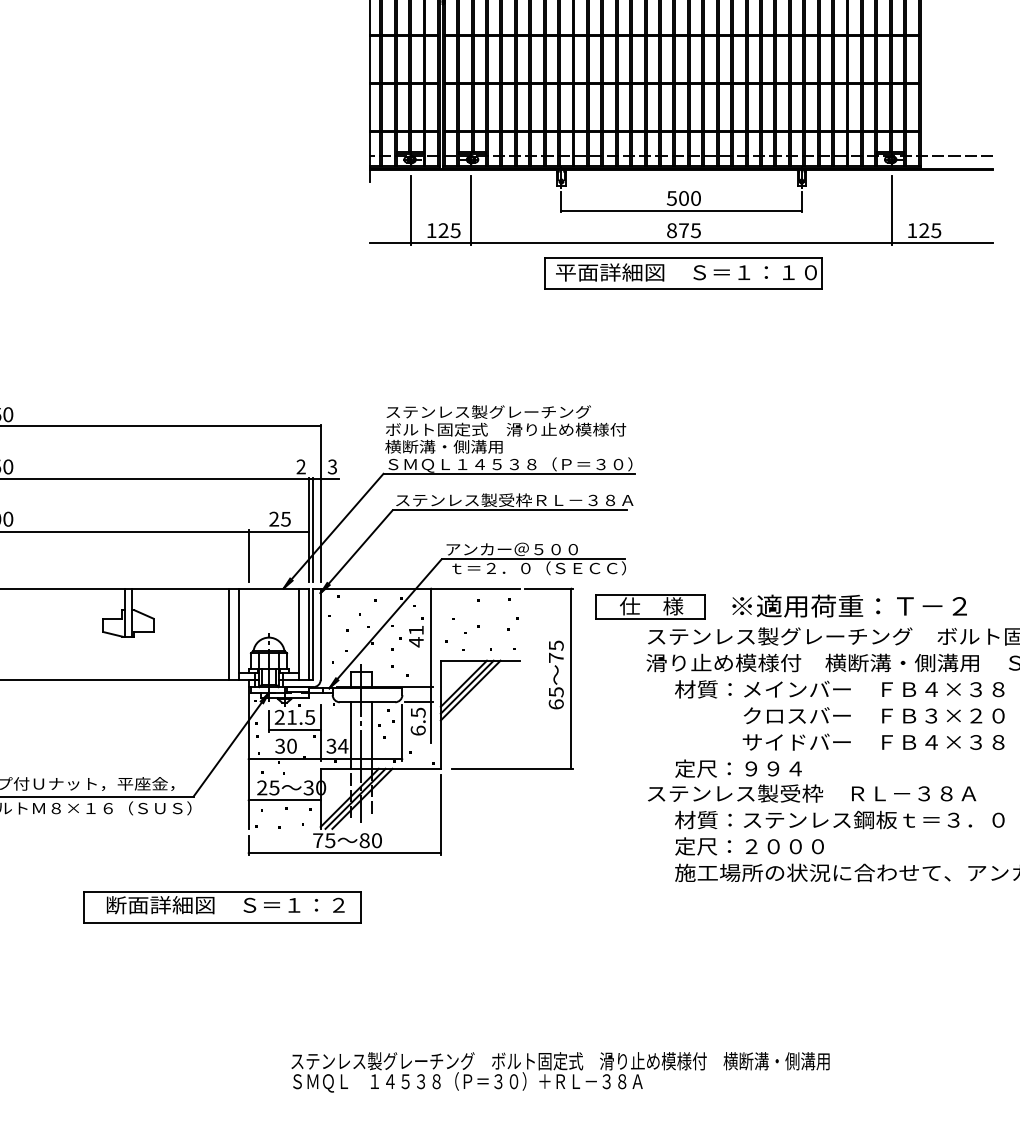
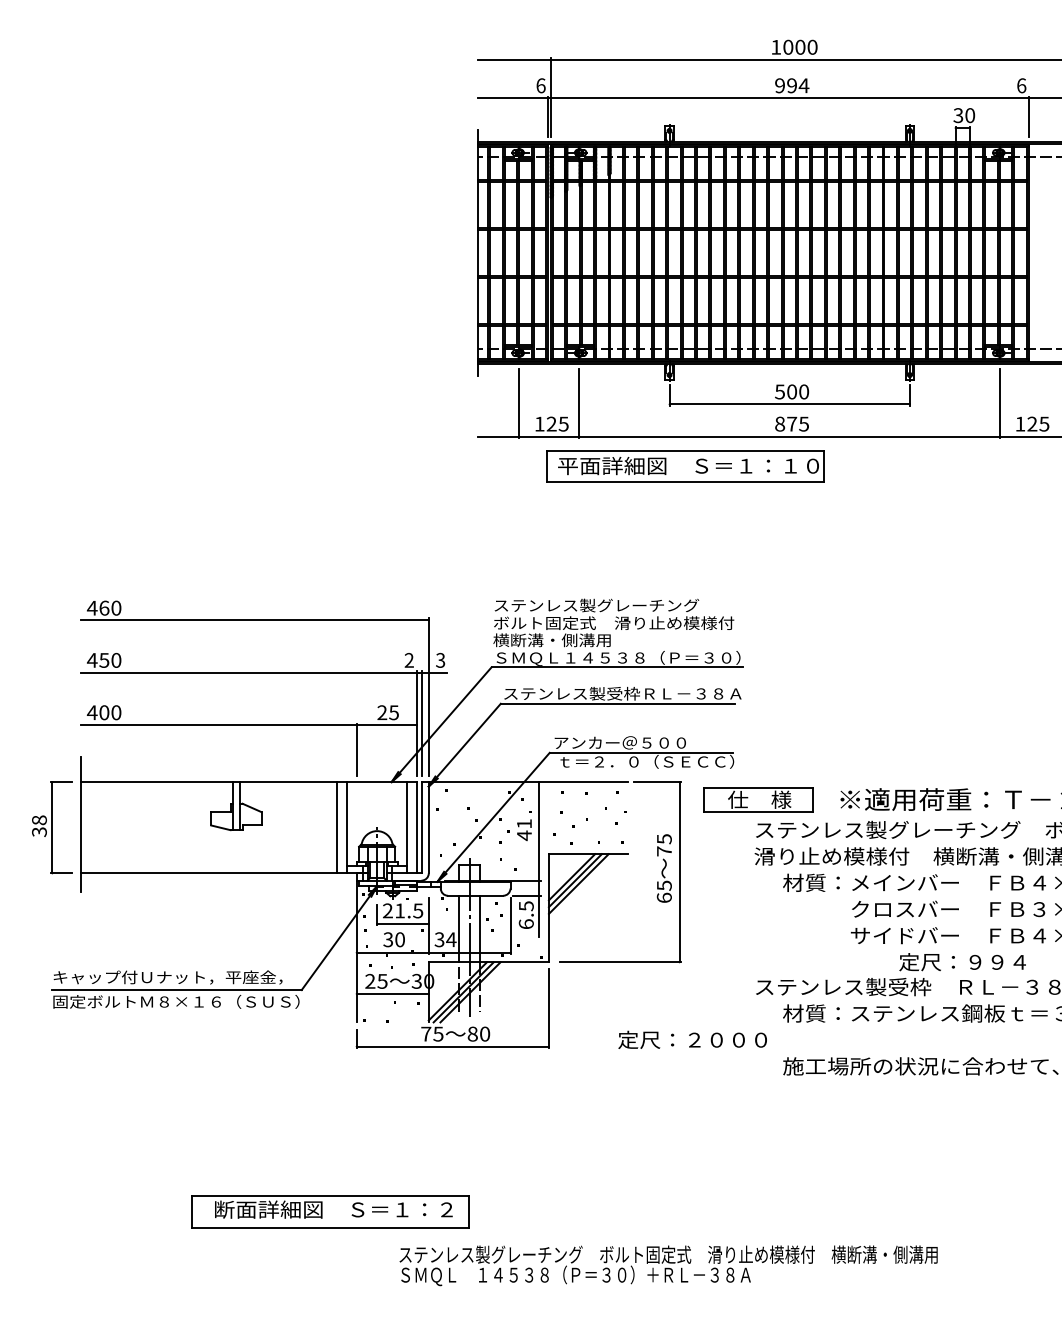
part: (683, 273) -> (685, 466), moved
text: (738, 769) -> (962, 962), moved
text: (749, 846) -> (692, 1039), moved
part: (222, 907) -> (330, 1211), moved

